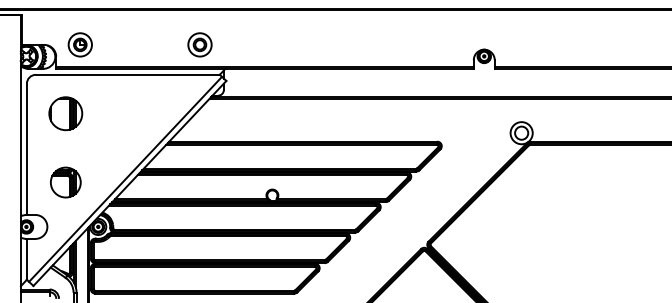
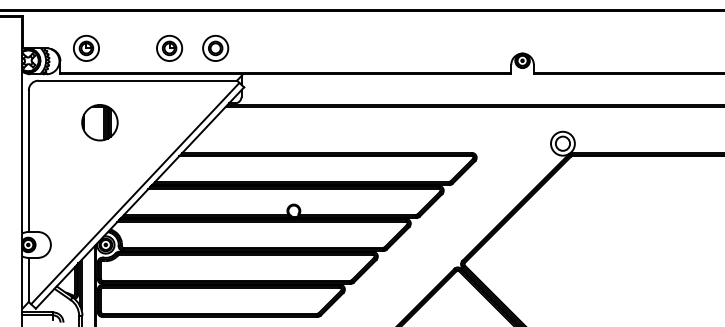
part: (156, 44) -> (168, 47), added
part: (65, 113) -> (99, 122), moved
part: (65, 182) -> (70, 196), removed

